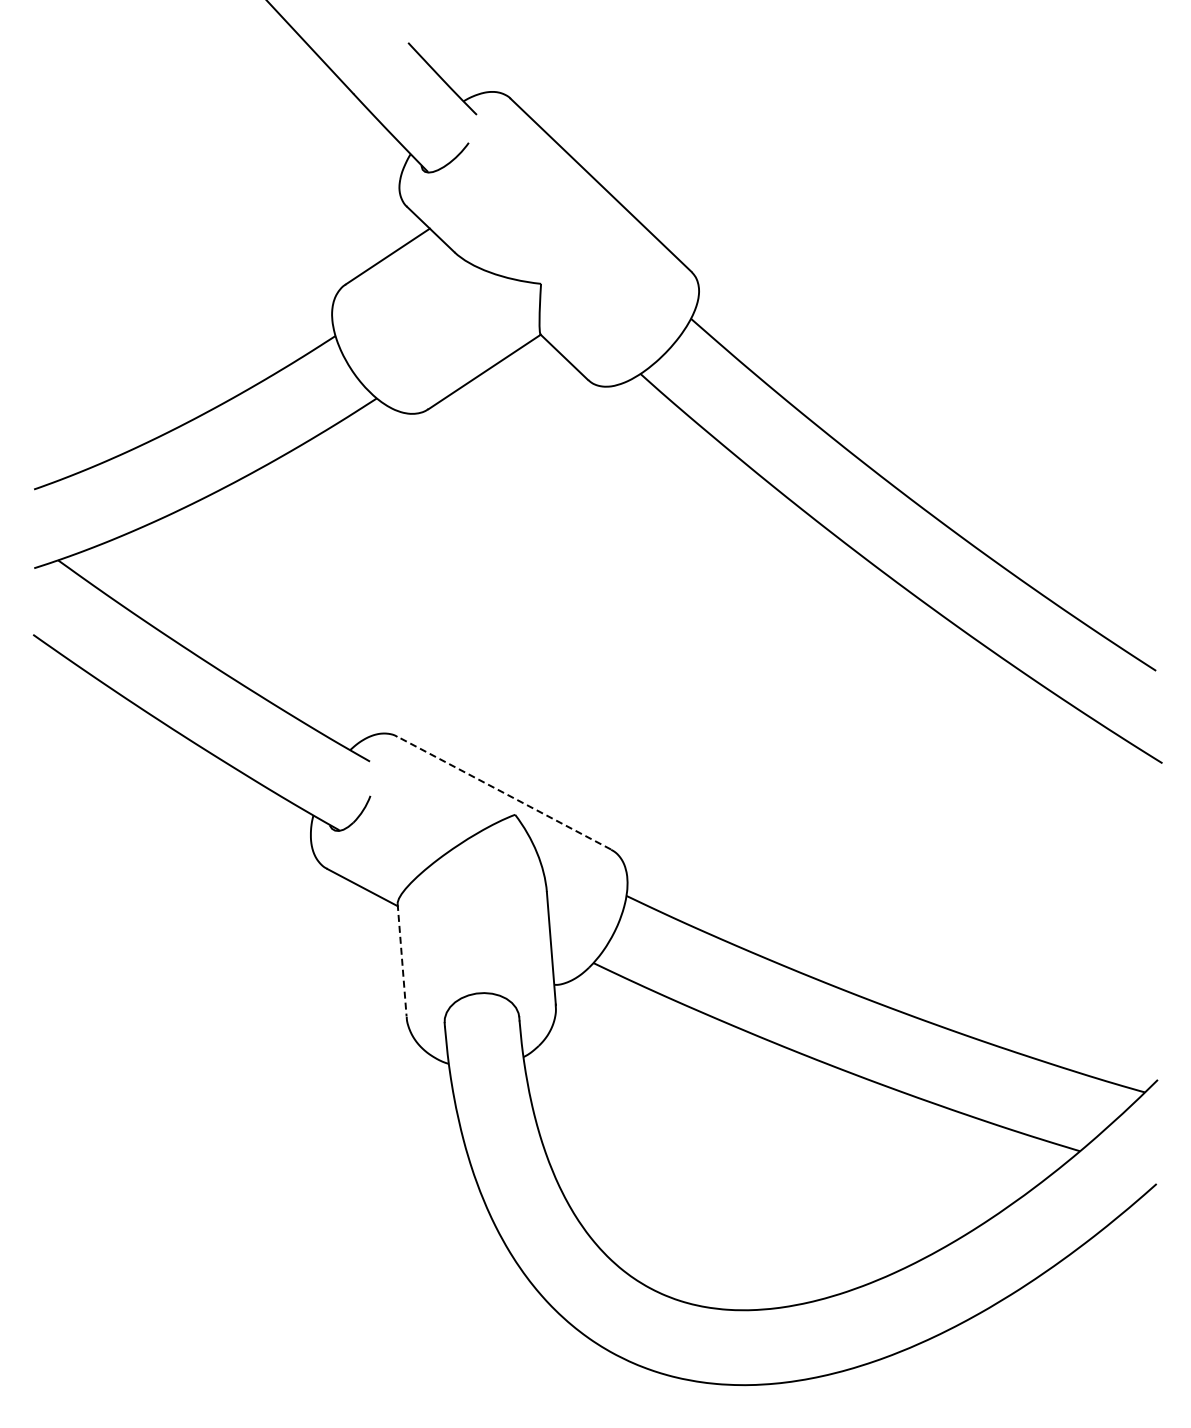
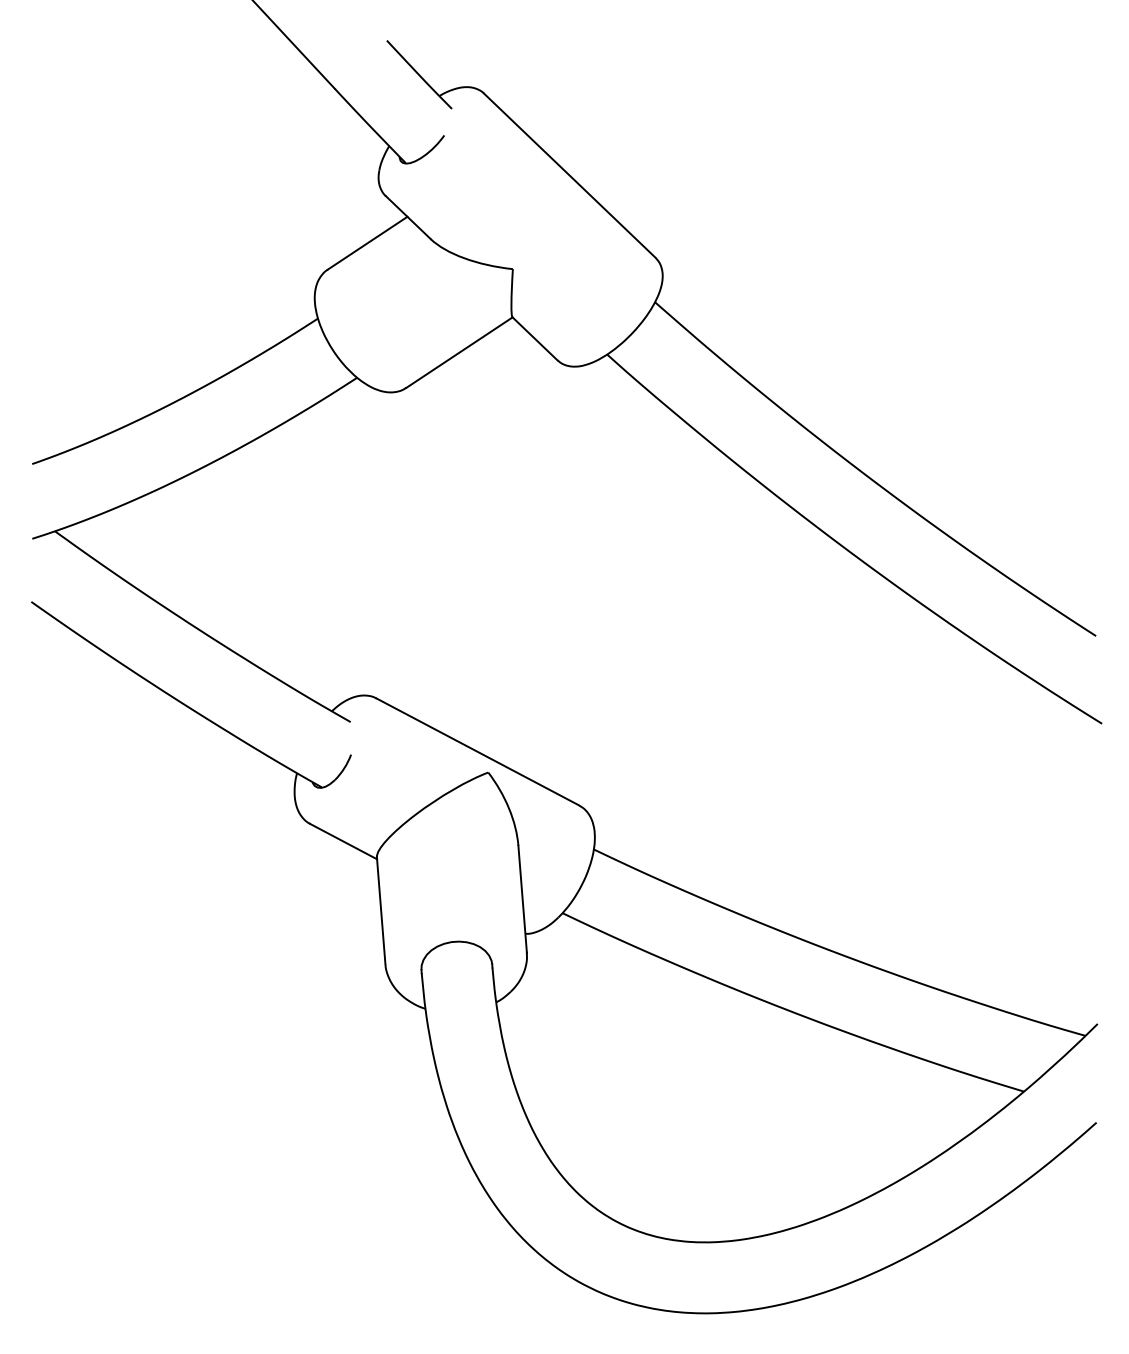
line: (504, 793) -> (478, 752), dashed -> solid
line: (402, 960) -> (381, 910), dashed -> solid

